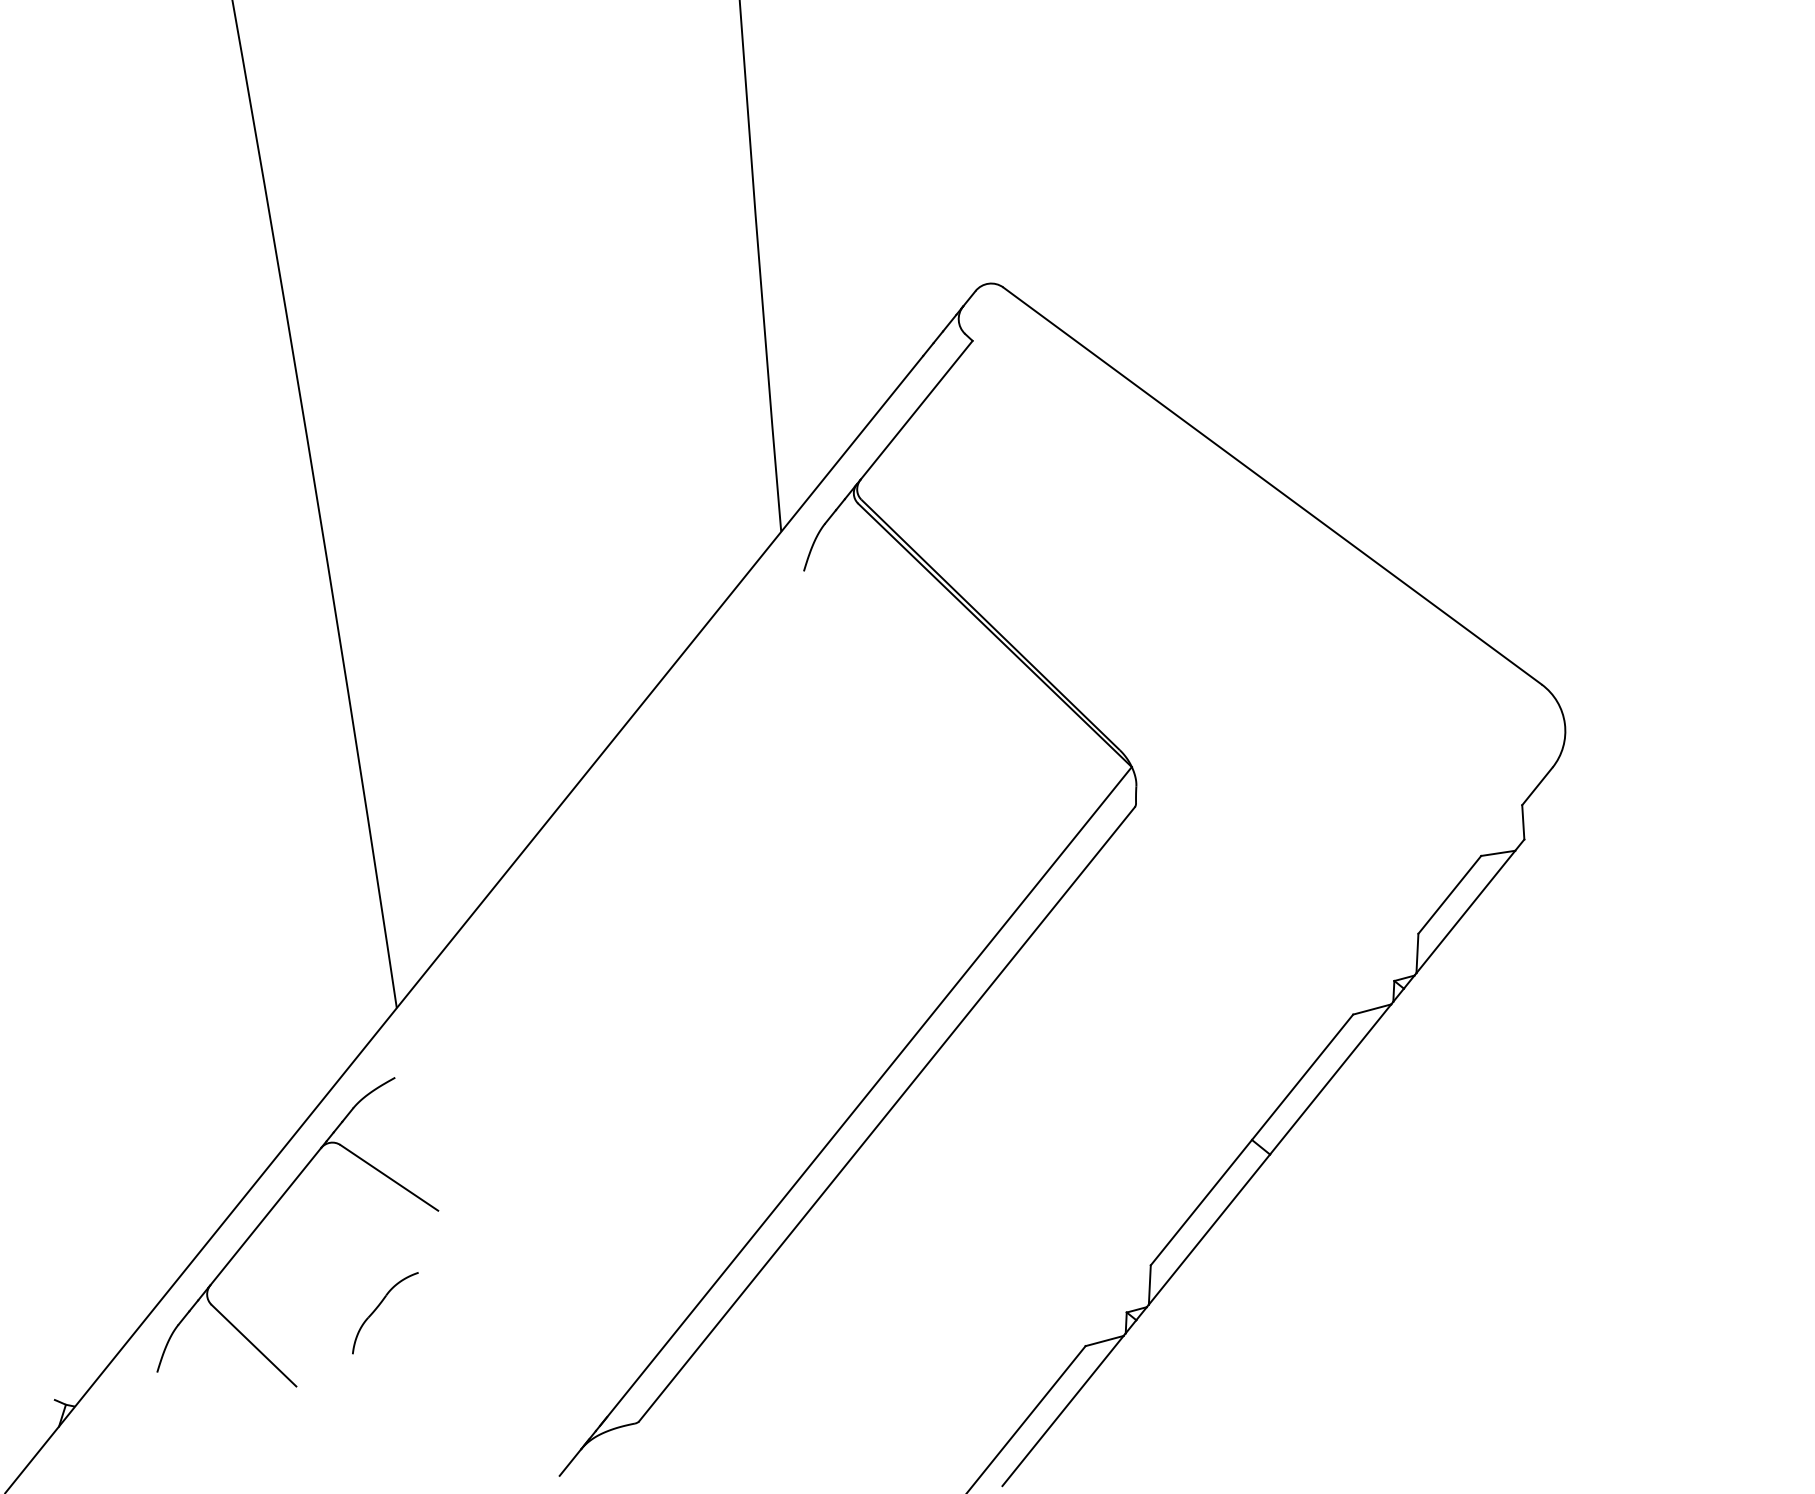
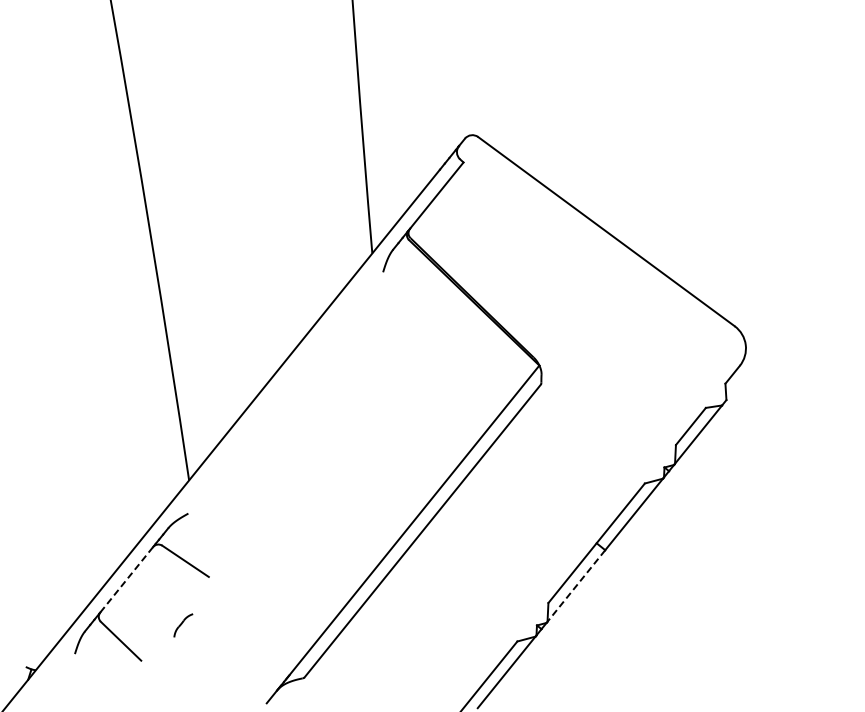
line: (267, 1216) -> (127, 579), solid -> dashed
line: (1209, 1228) -> (576, 585), solid -> dashed
part: (384, 1312) -> (183, 625), size x0.6

